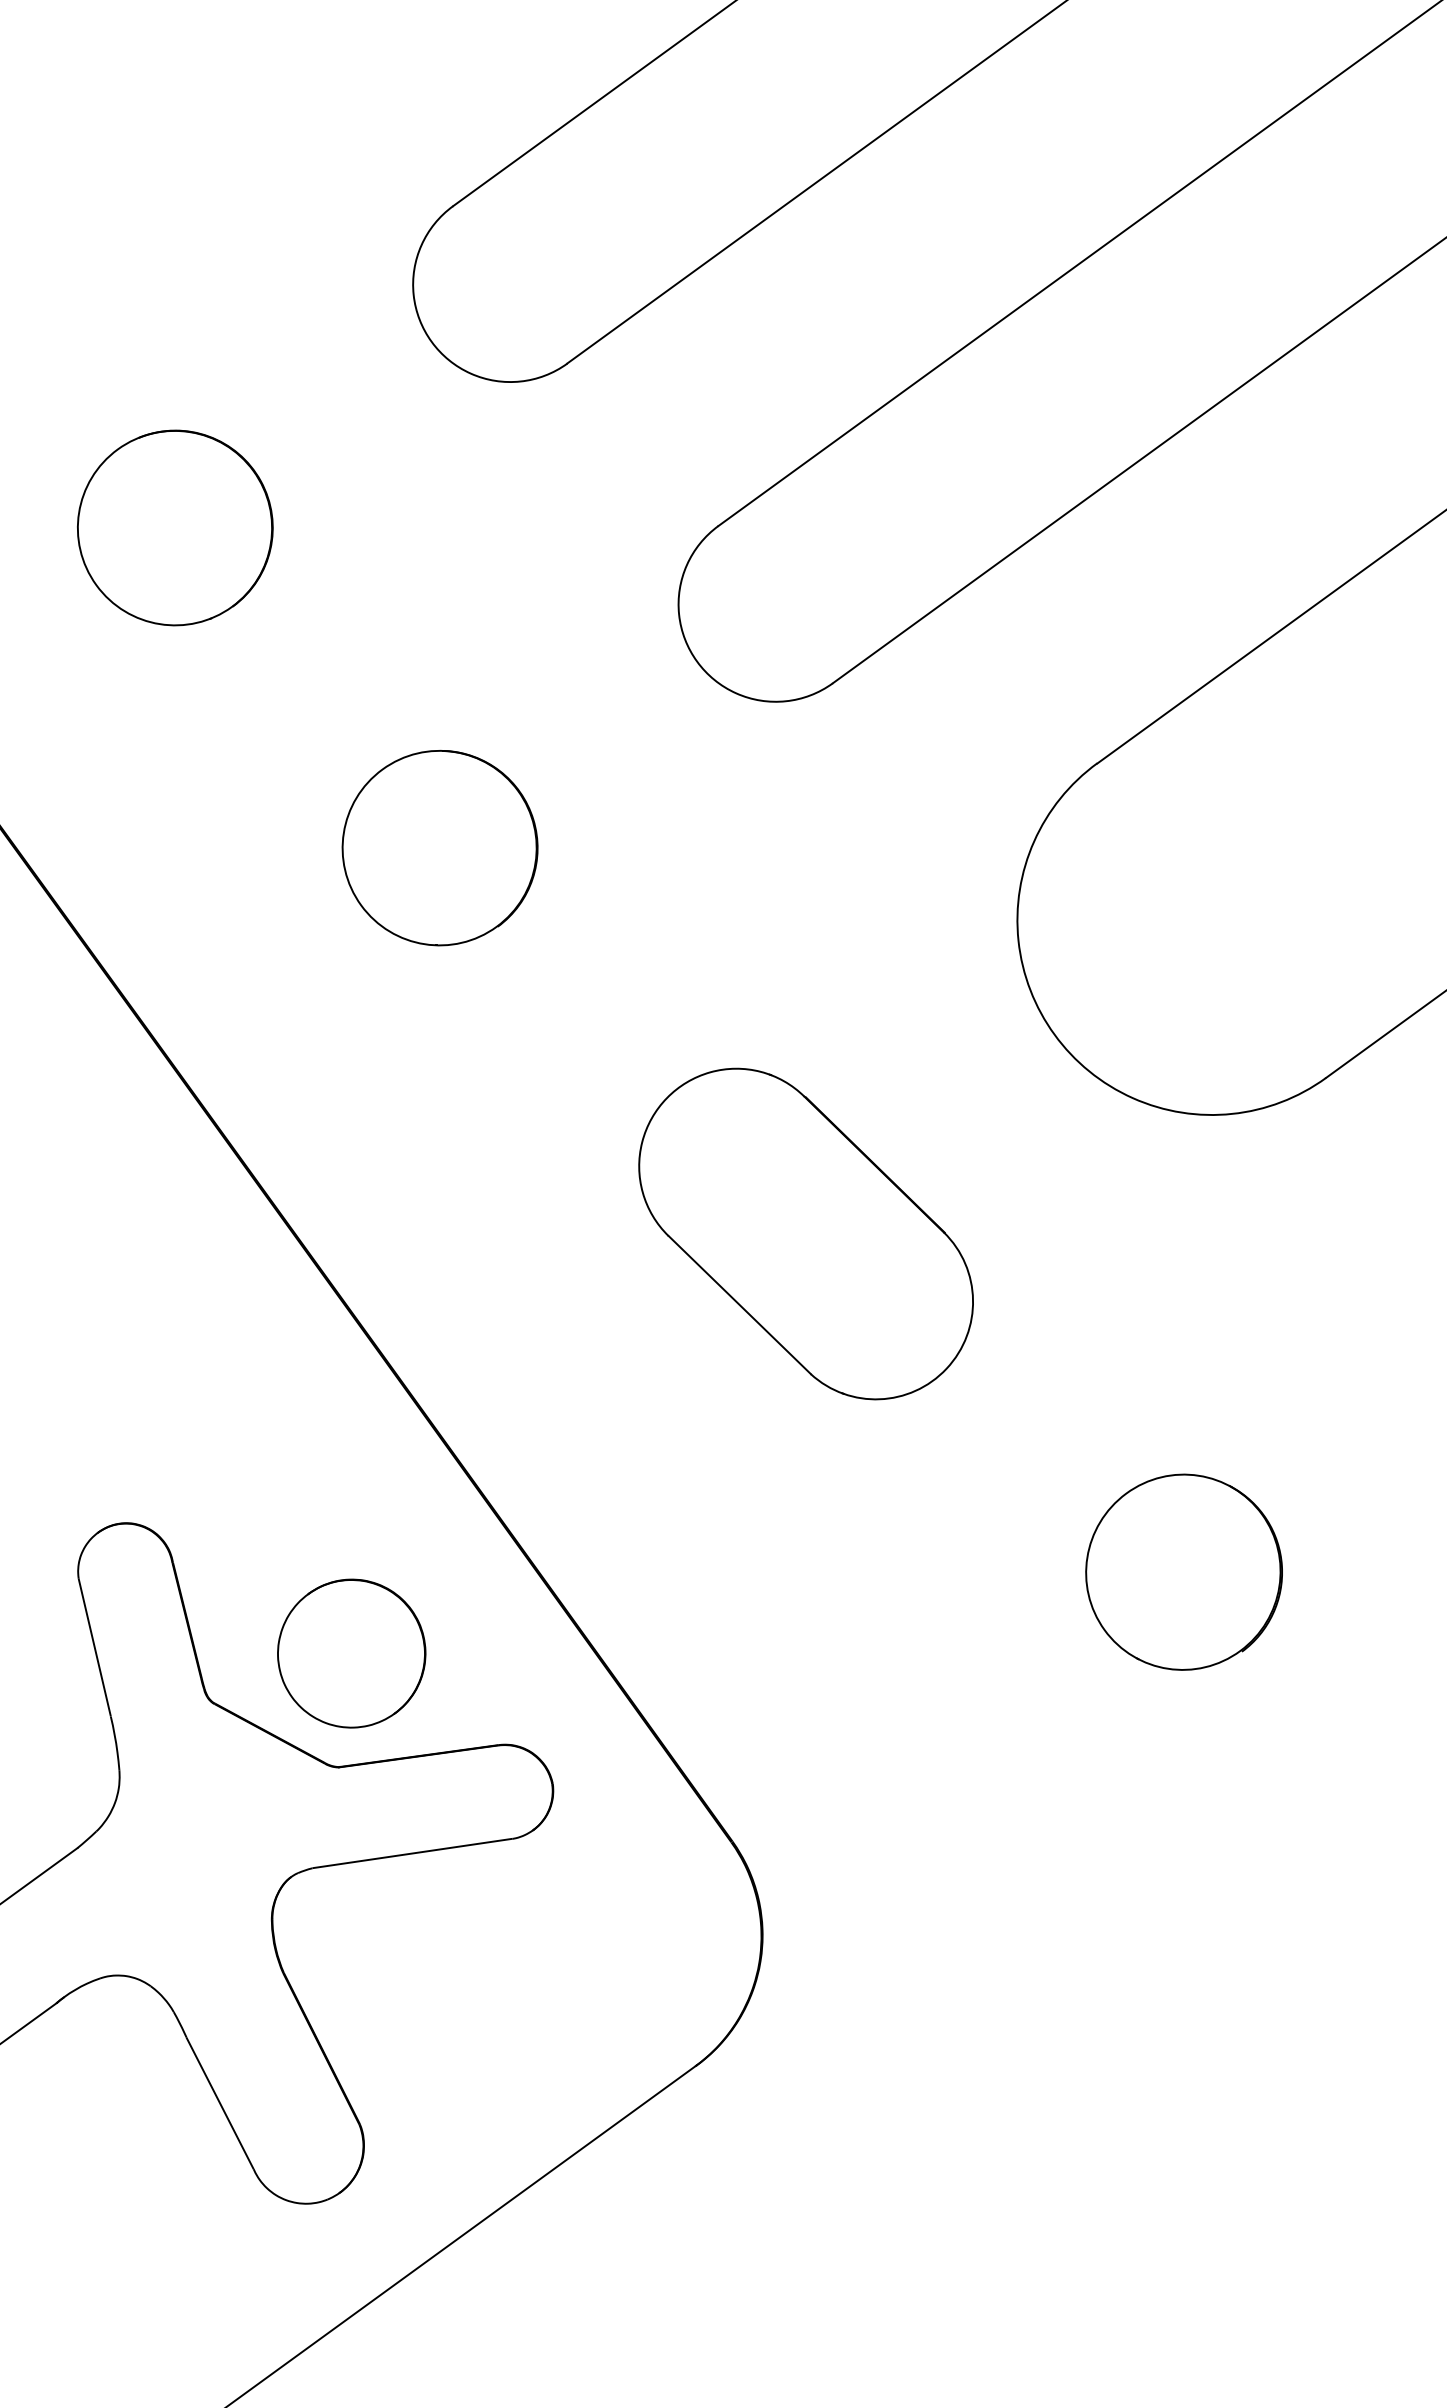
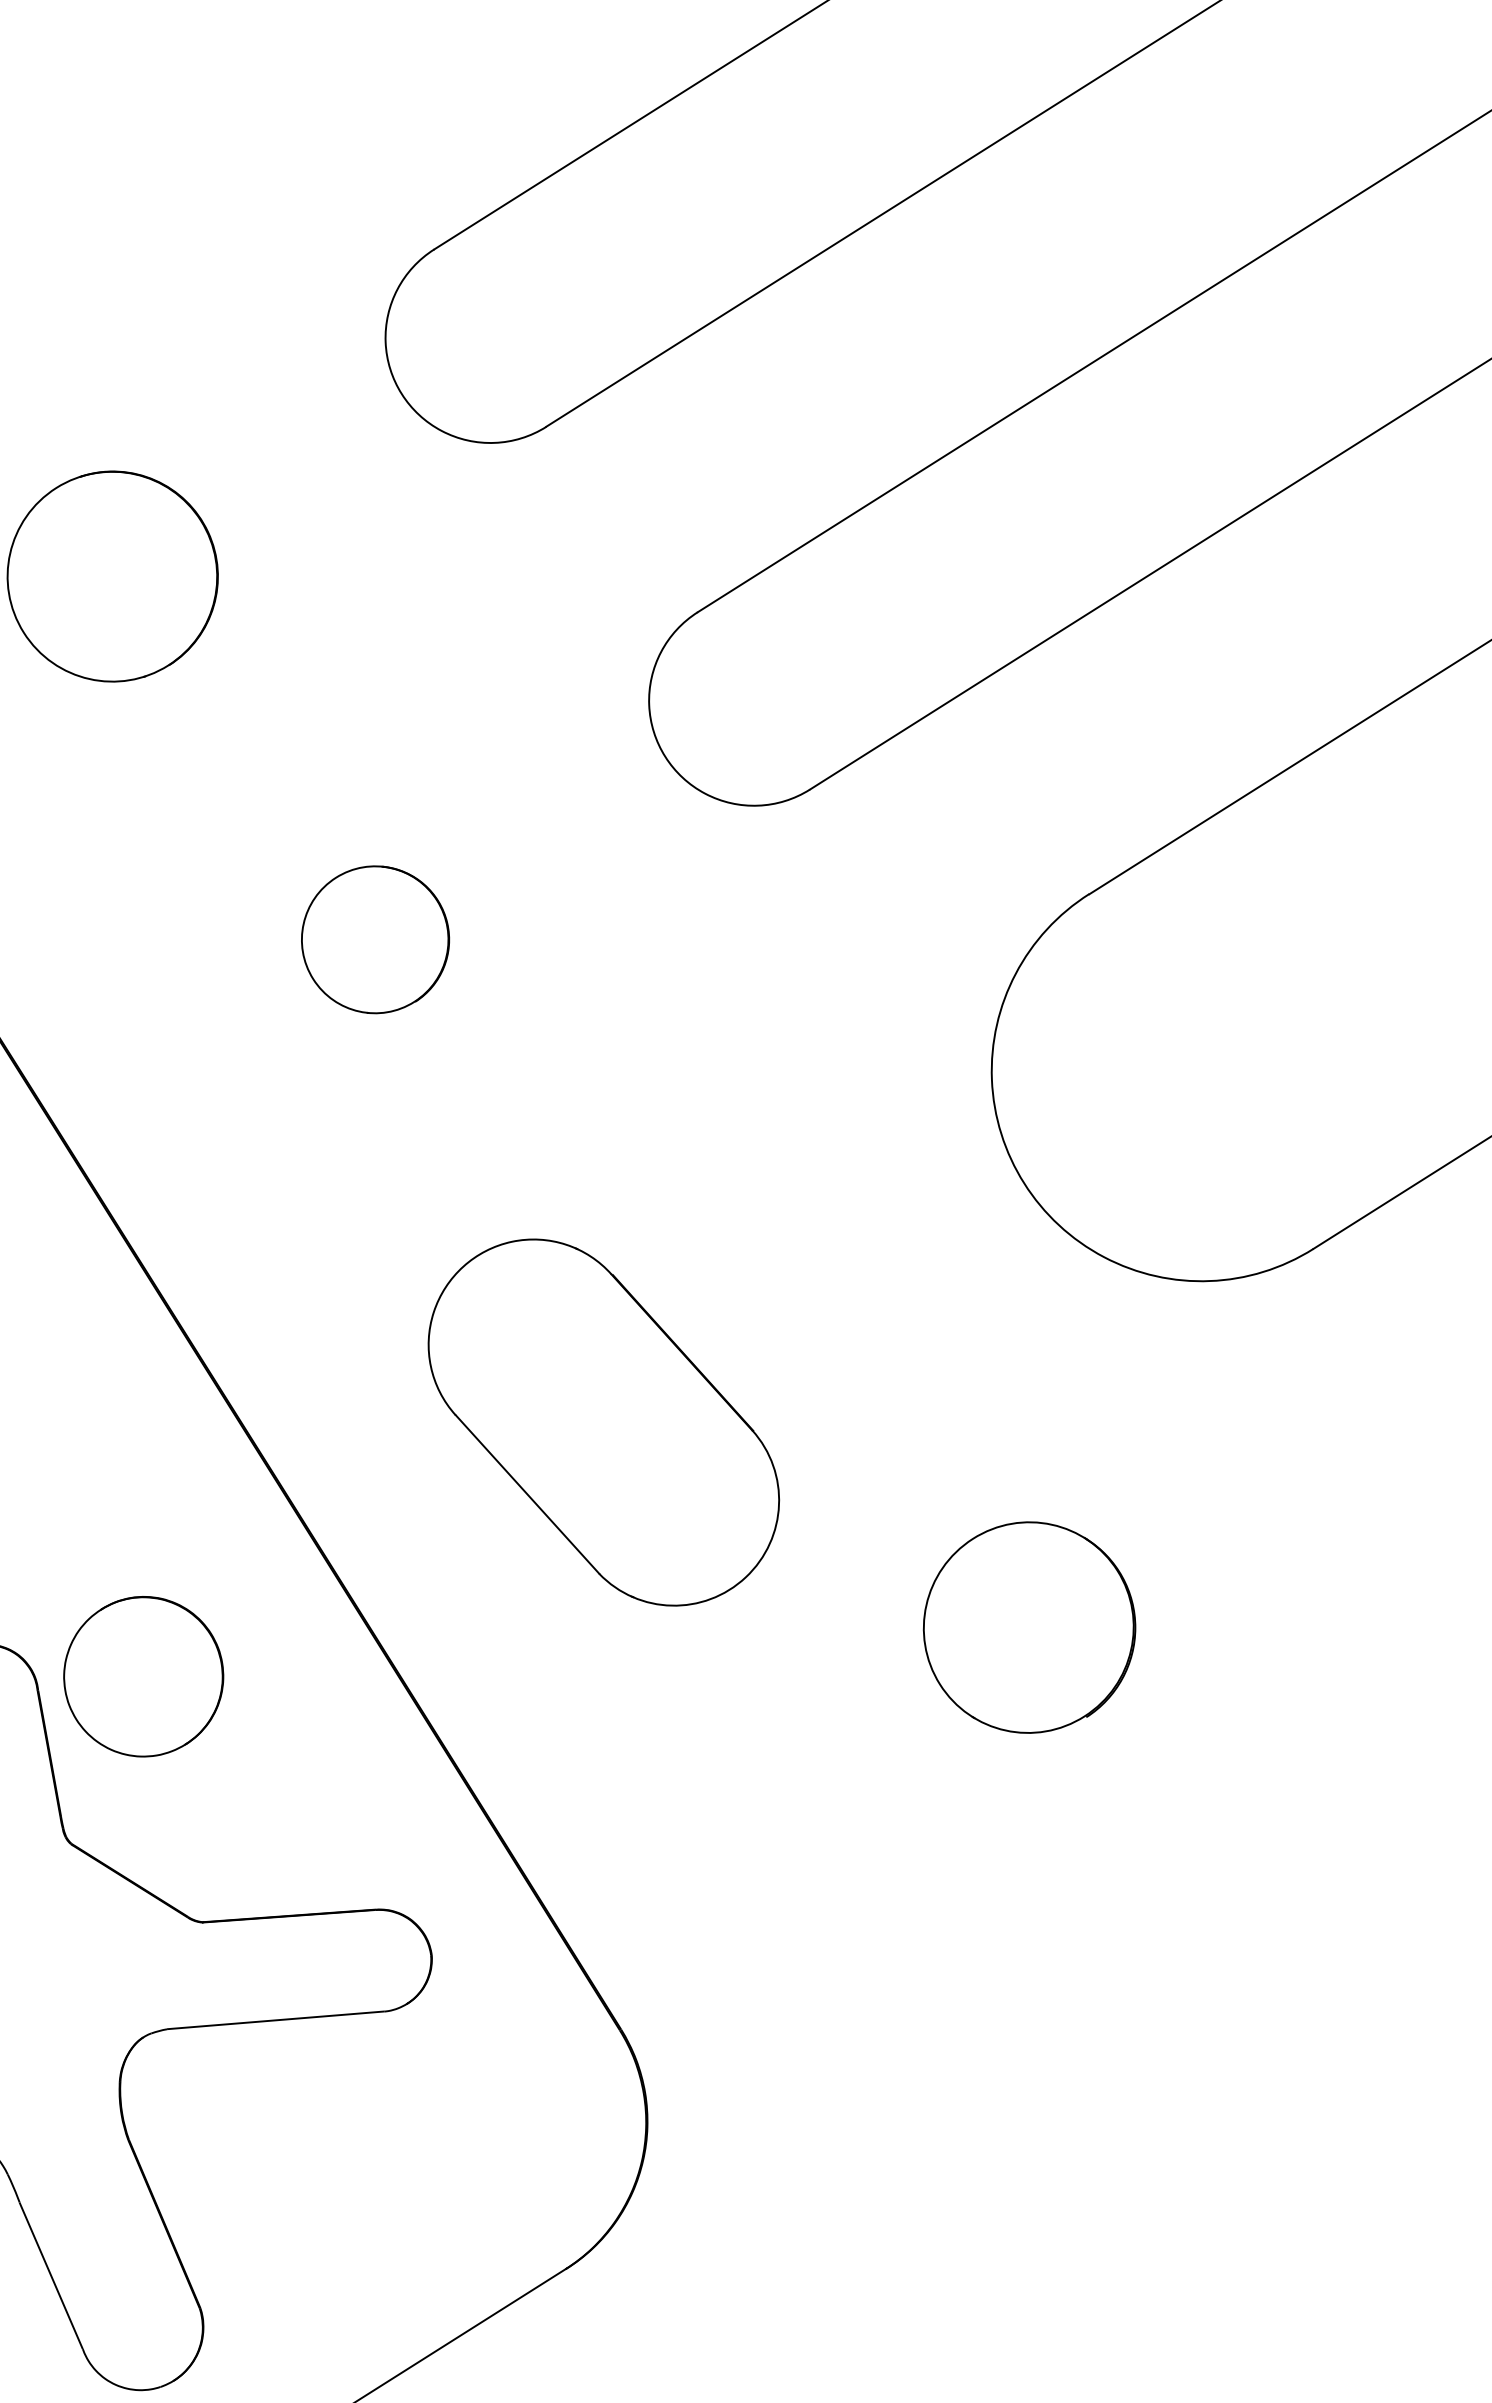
part: (439, 848) -> (374, 940), size x0.7
part: (805, 1233) -> (603, 1421), moved
part: (1183, 1571) -> (1028, 1626), moved
part: (351, 1653) -> (143, 1676), moved

